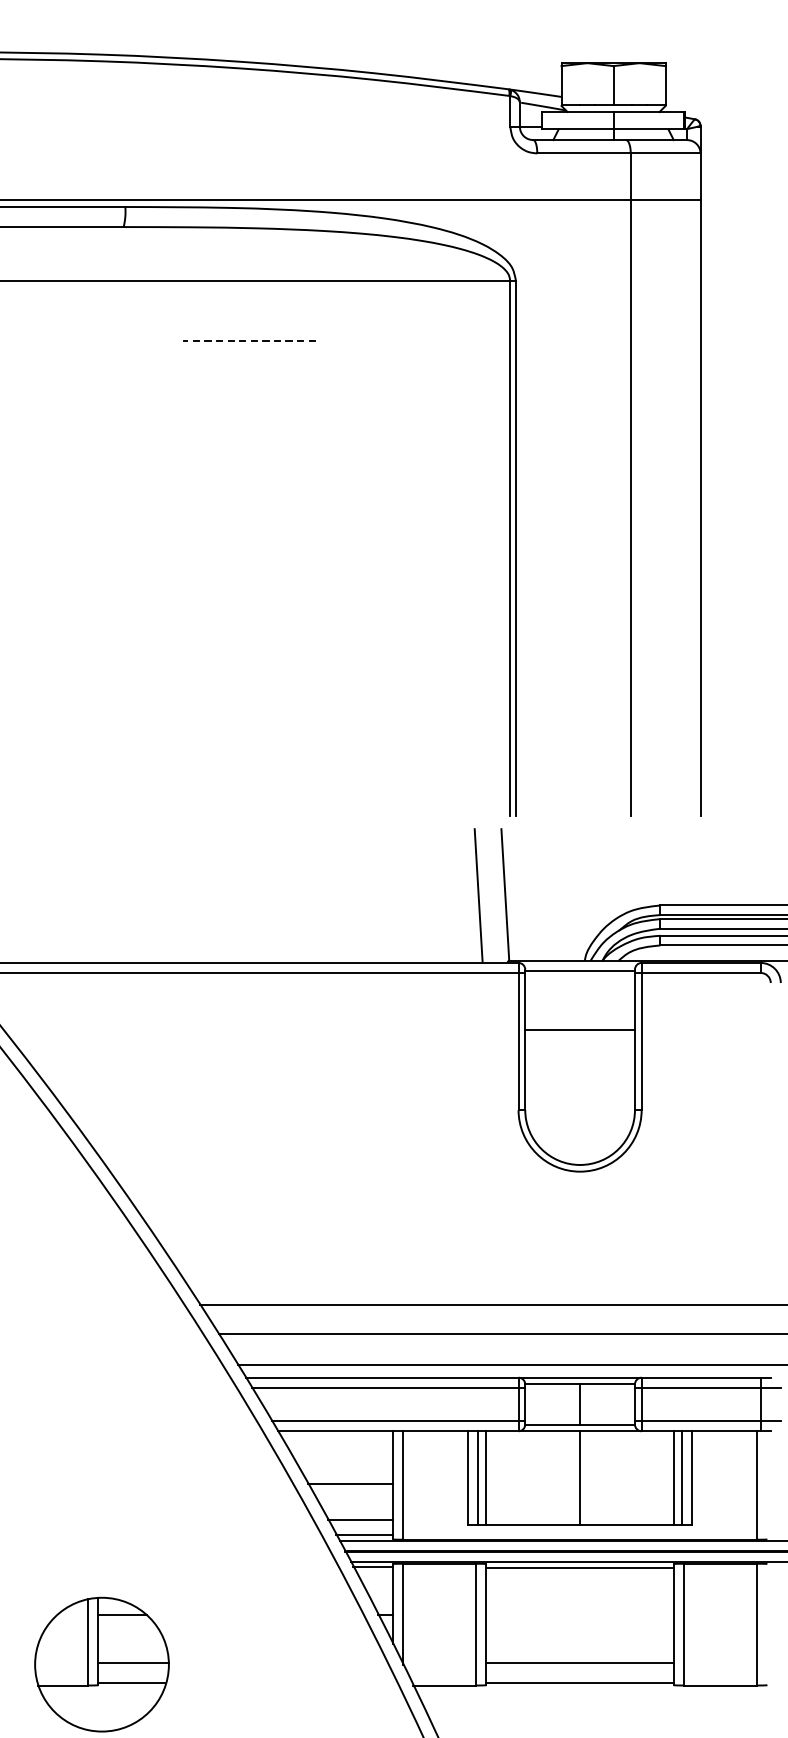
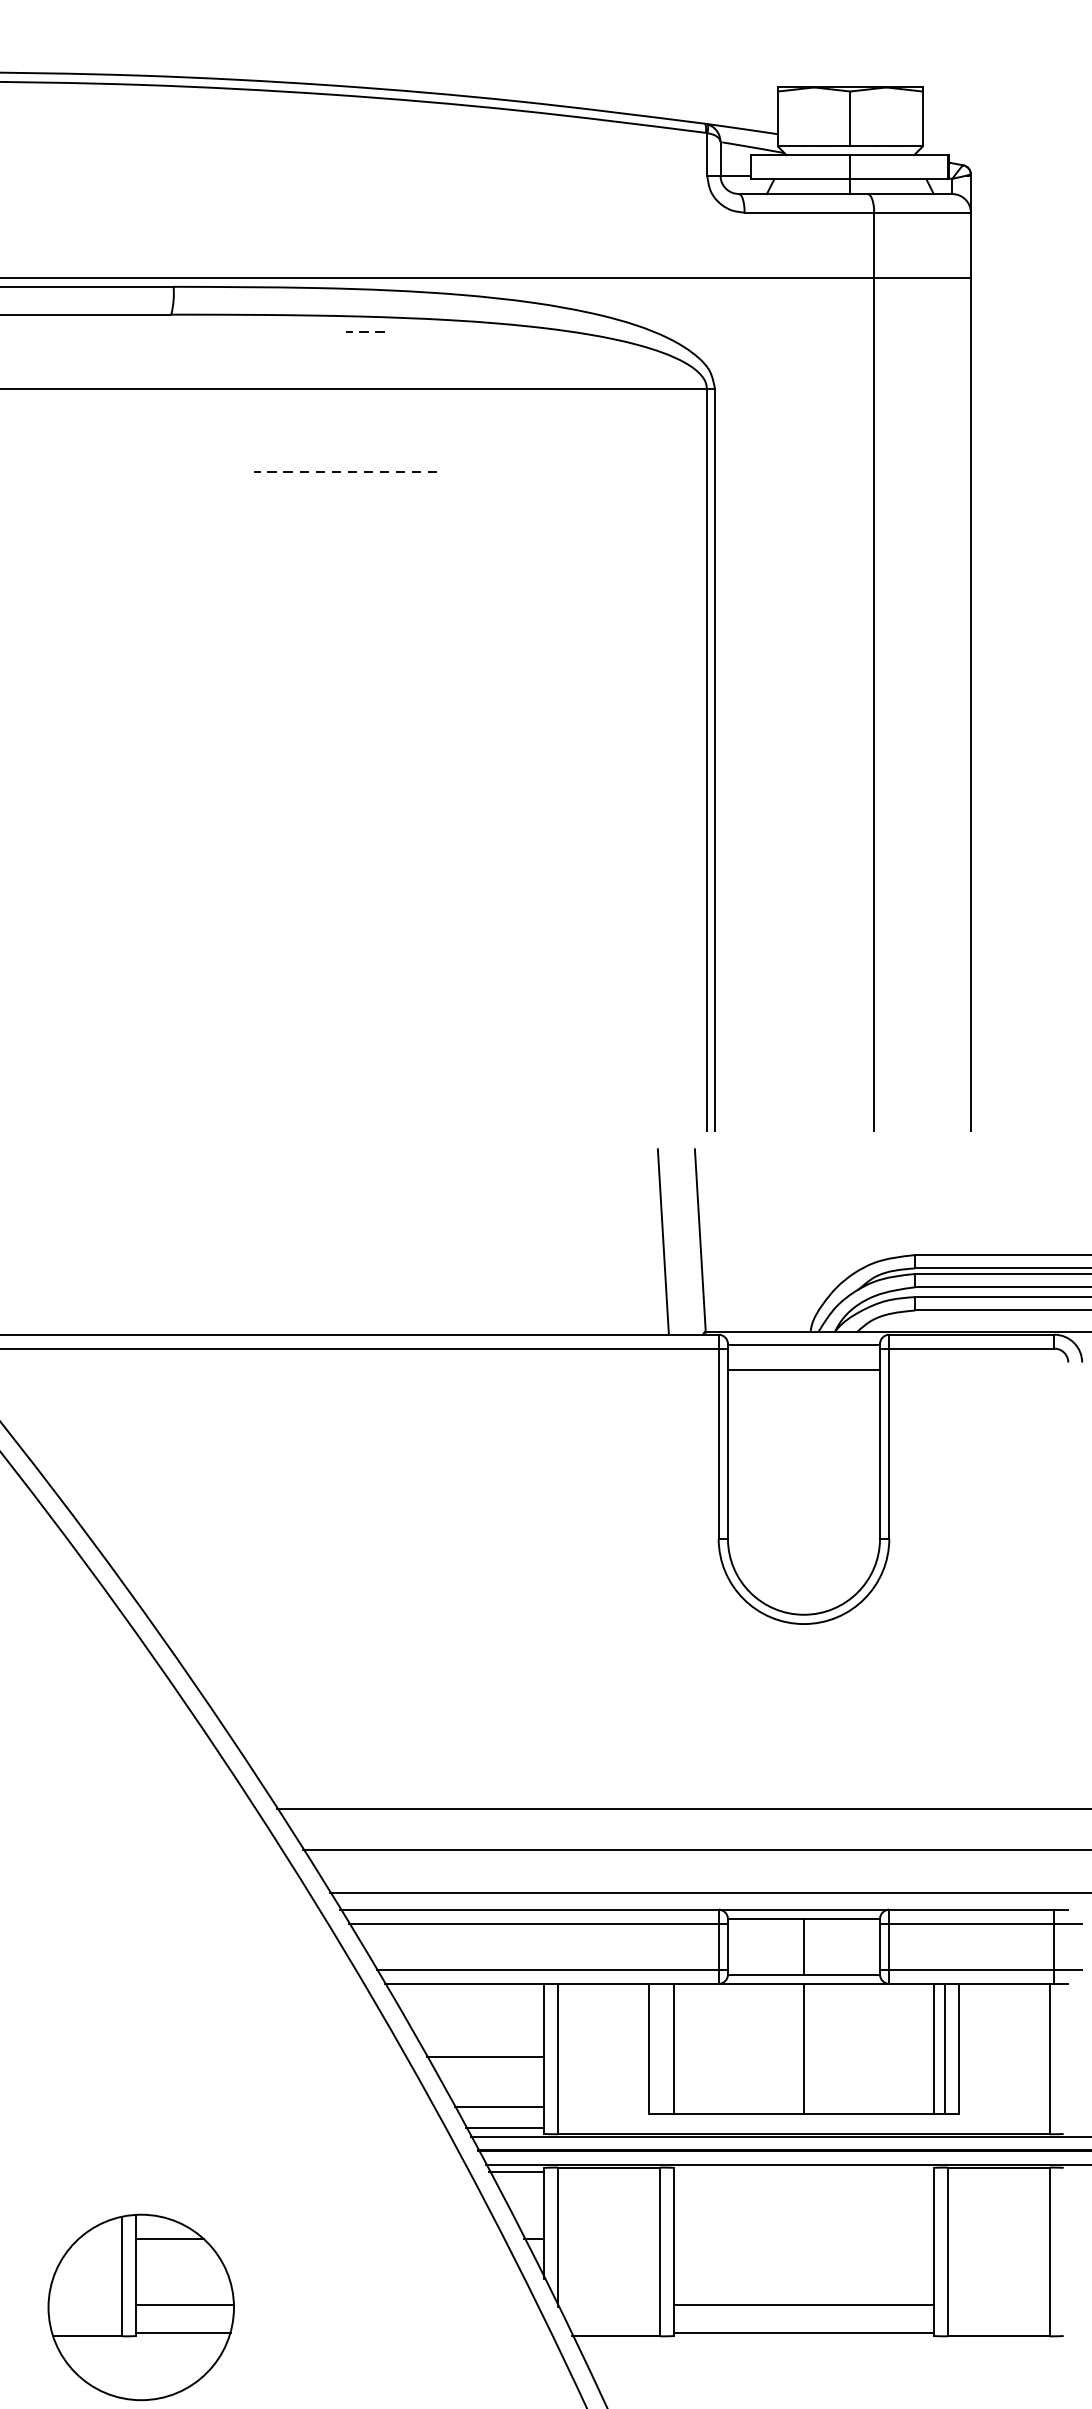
line: (263, 239) -> (365, 331), added
line: (579, 1029) -> (803, 1370), moved
line: (478, 1477) -> (662, 2048), removed
line: (579, 1568) -> (803, 2173), removed

